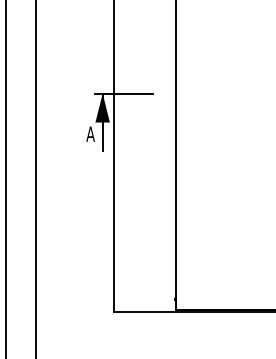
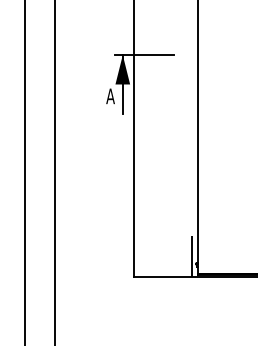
line: (170, 291) -> (191, 256), added

